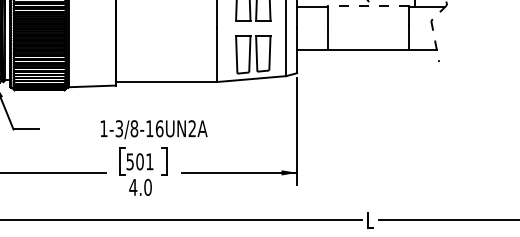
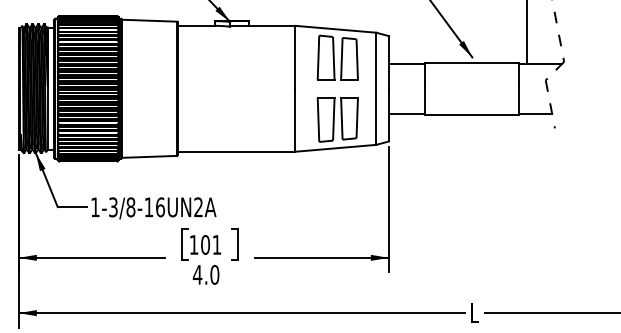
line: (367, 6) -> (471, 63), dashed -> solid
text: (153, 129) -> (153, 208), moved
text: (129, 161) -> (193, 244), 501 -> 101

